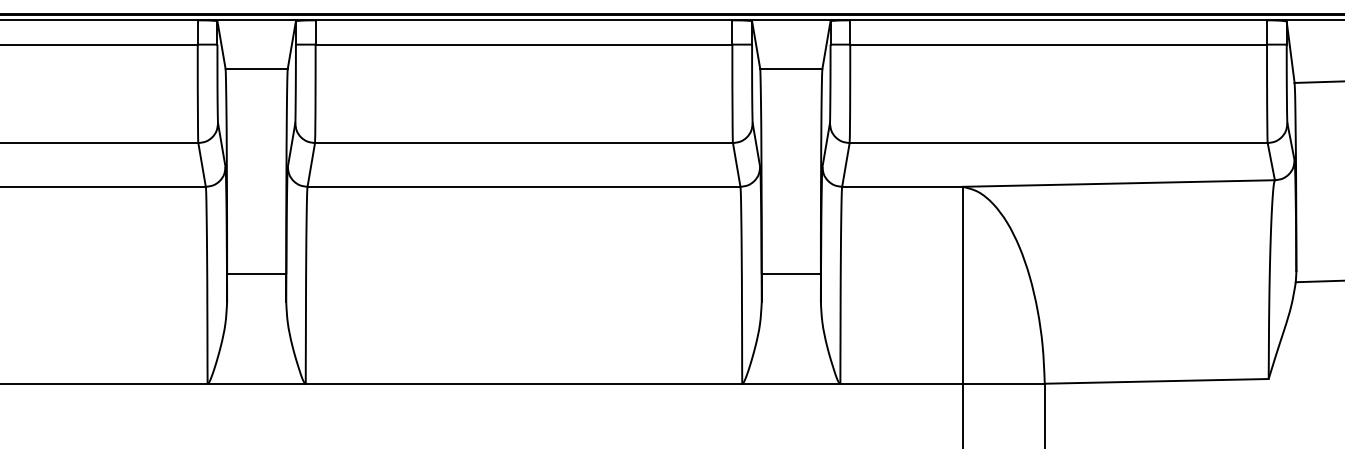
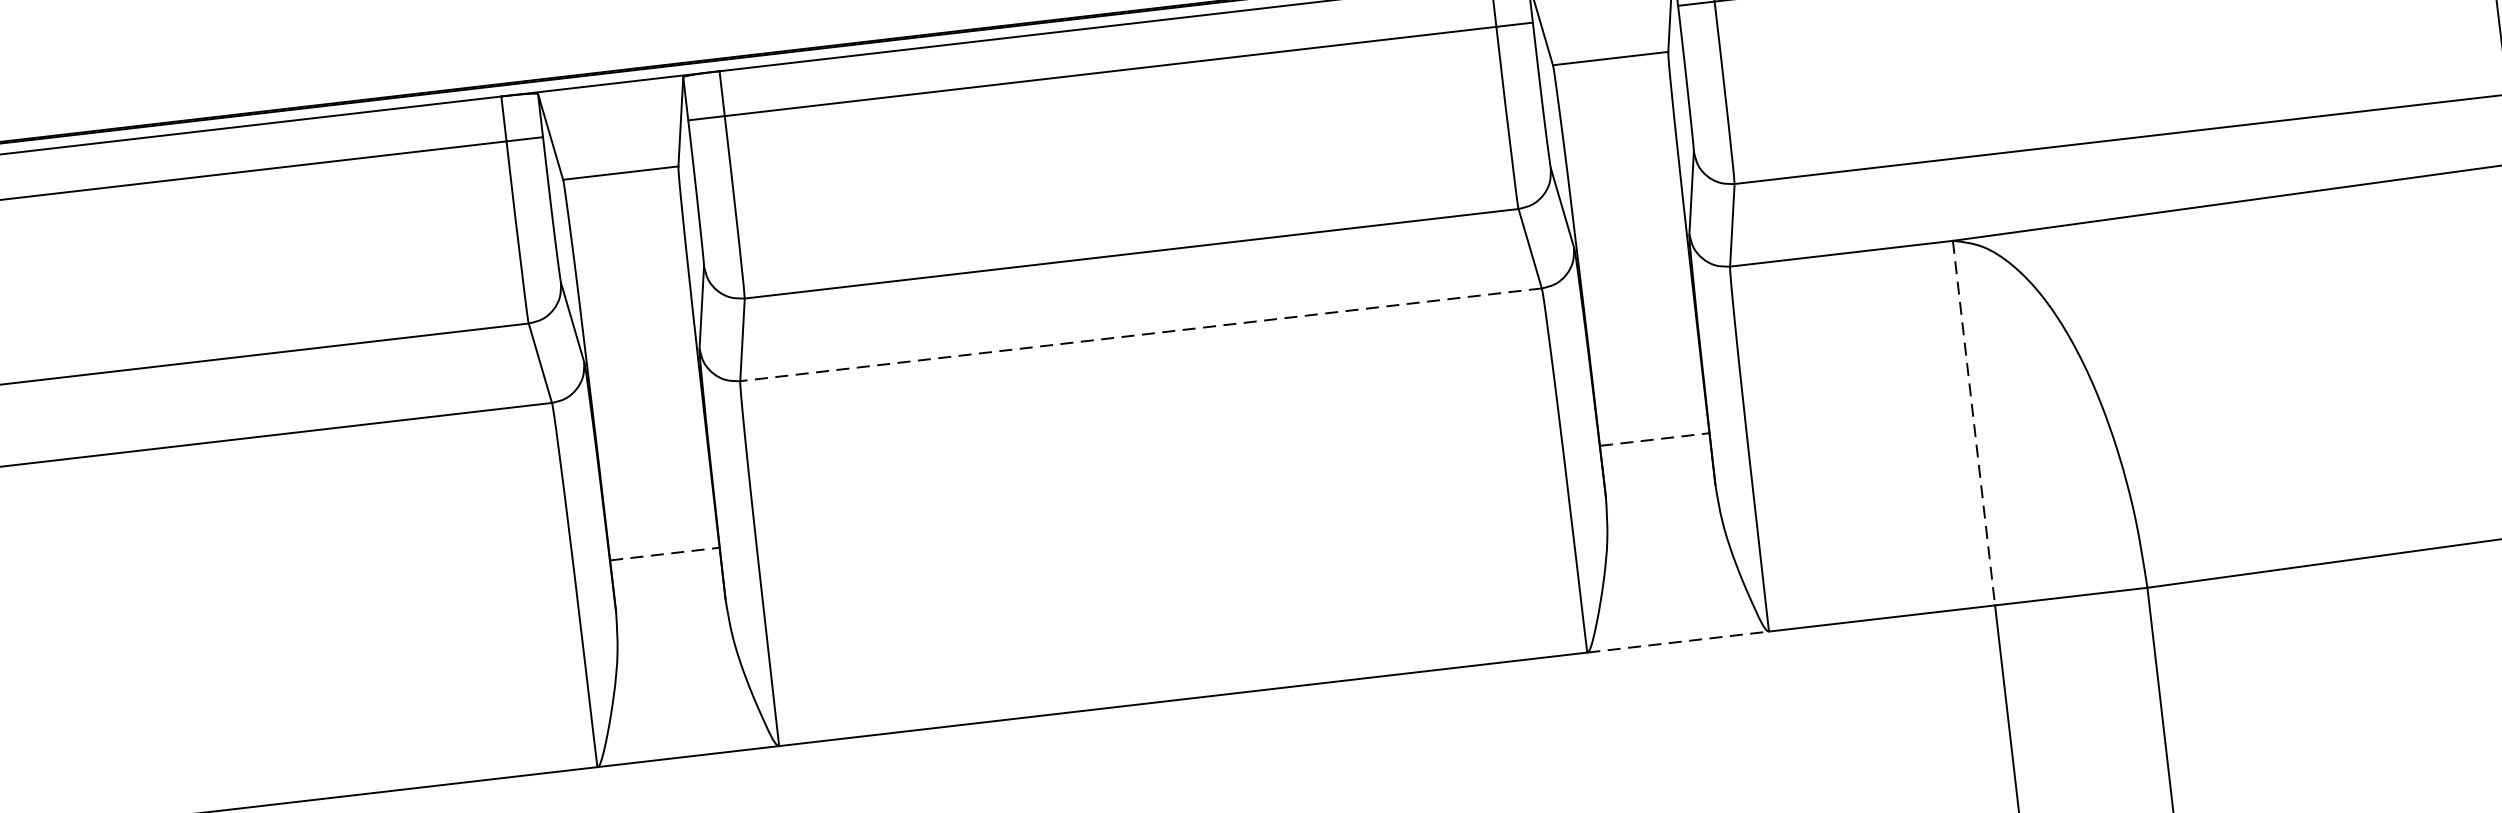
line: (523, 186) -> (1140, 334), solid -> dashed
line: (256, 274) -> (664, 554), solid -> dashed
line: (791, 274) -> (1655, 439), solid -> dashed
line: (962, 285) -> (1974, 423), solid -> dashed
line: (791, 383) -> (1678, 641), solid -> dashed

